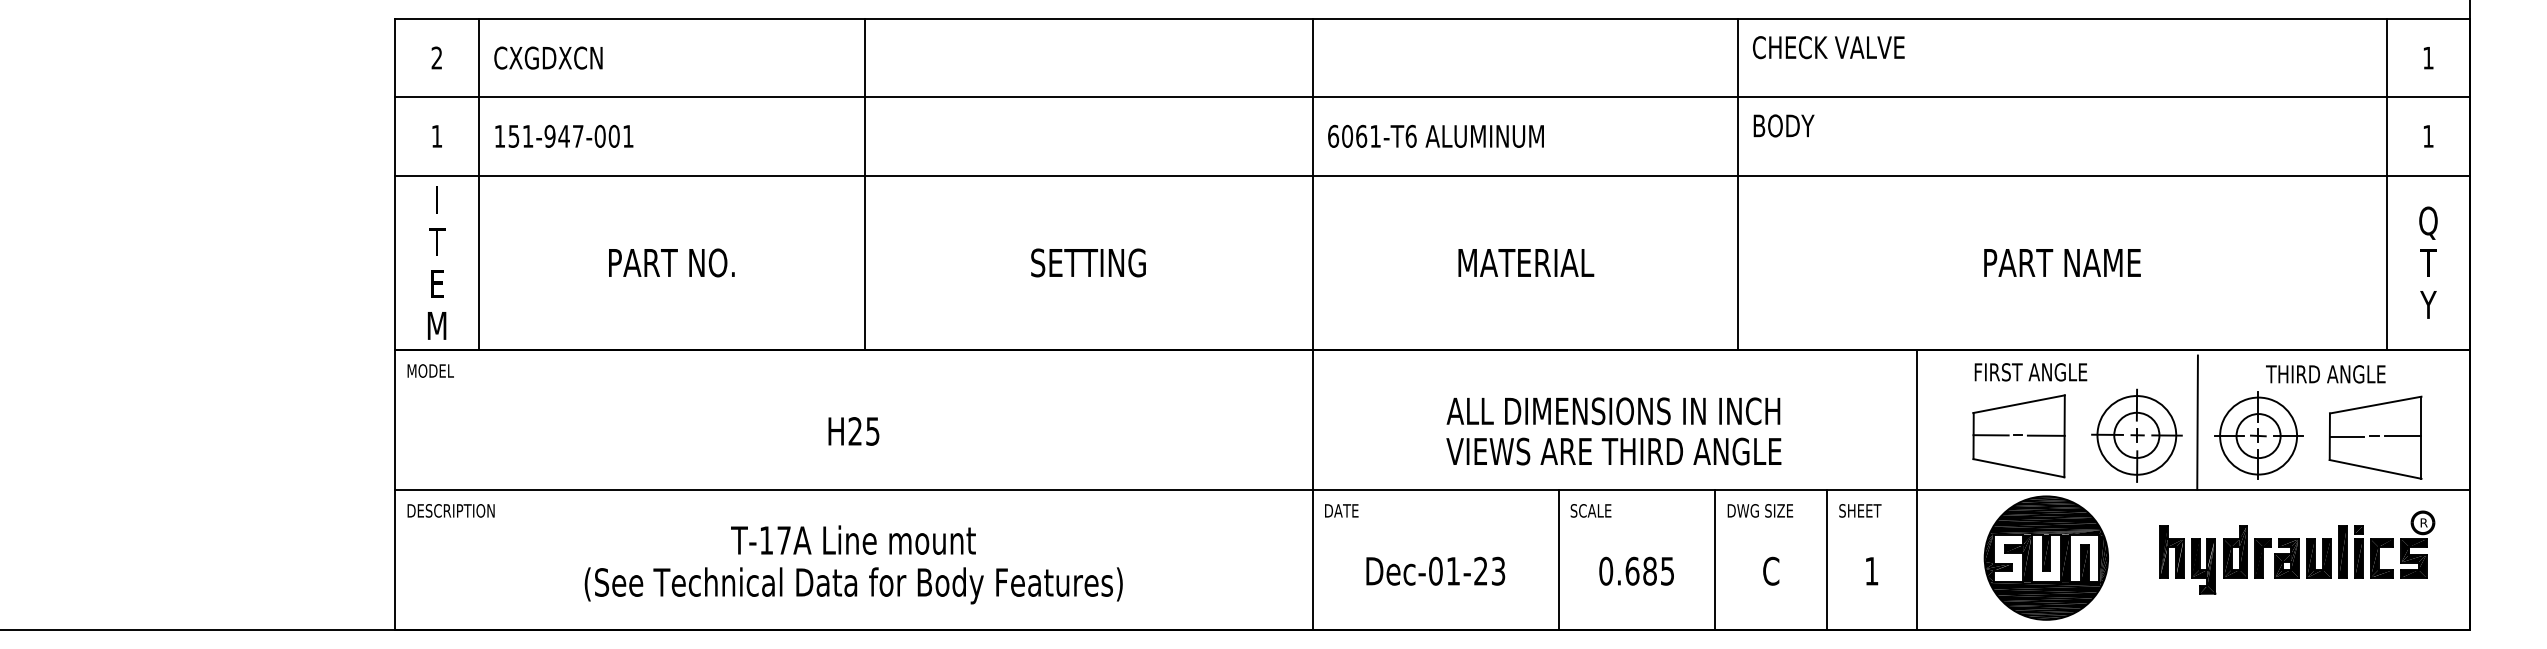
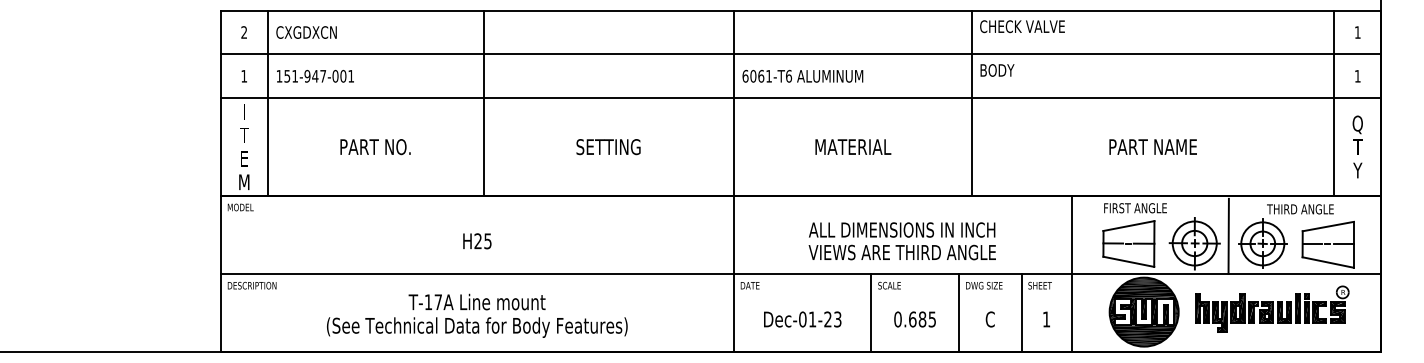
part: (2297, 551) -> (1272, 308), moved

